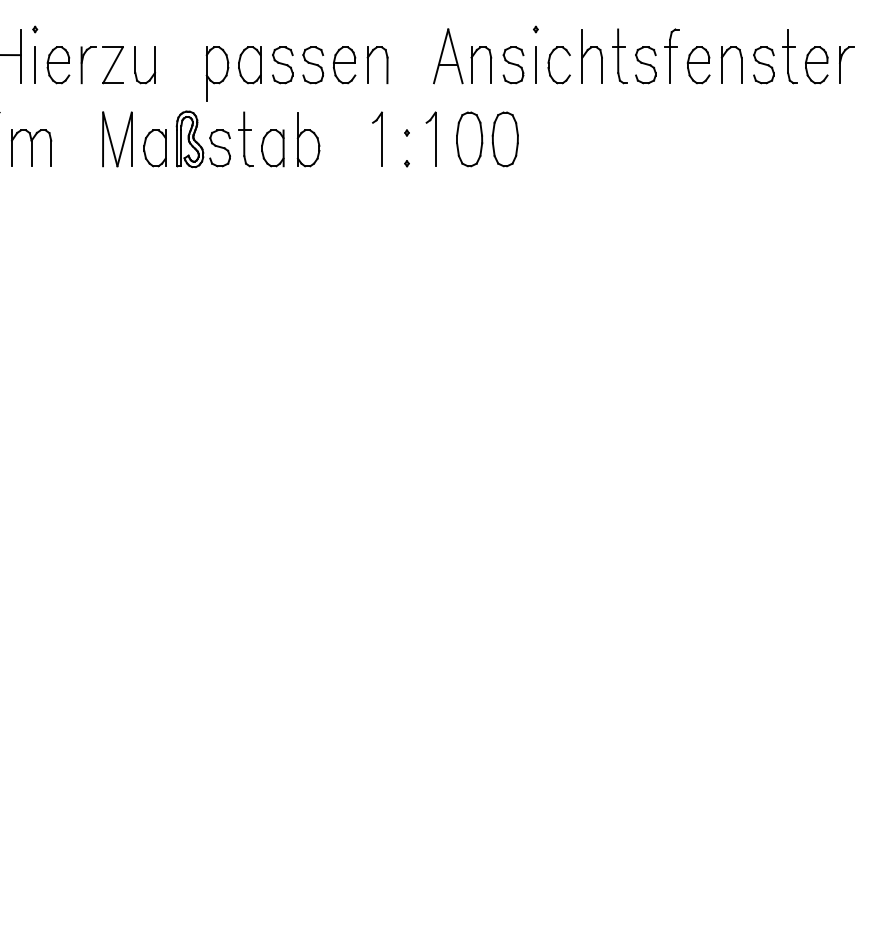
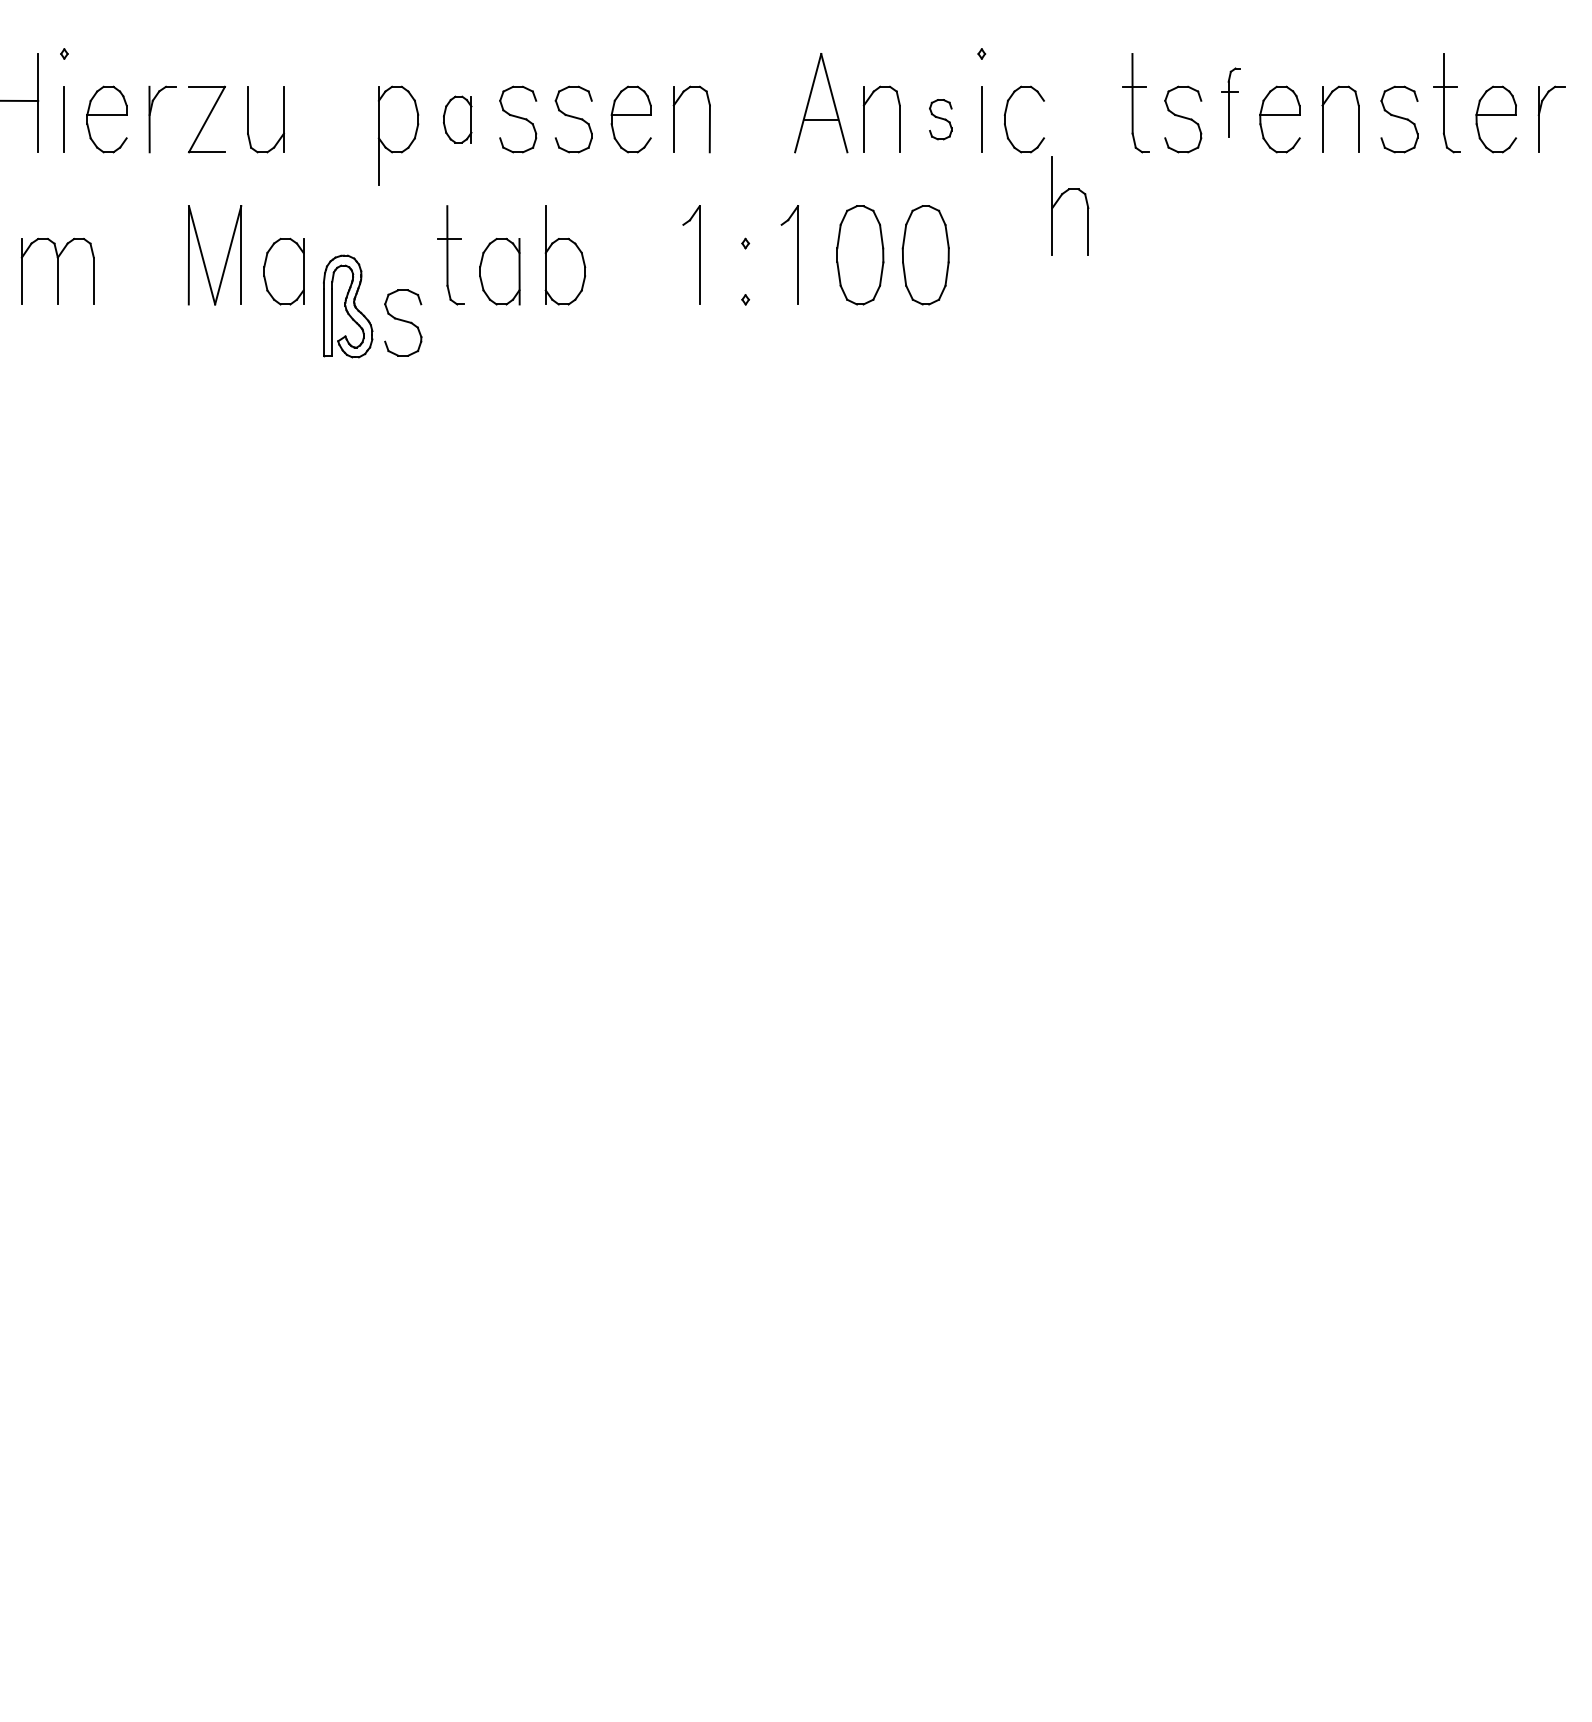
part: (671, 55) -> (1230, 101), size x0.7
part: (591, 56) -> (1068, 206), moved
part: (249, 65) -> (457, 119), size x0.7
part: (513, 65) -> (940, 119), size x0.6
part: (202, 139) -> (370, 306), moved

